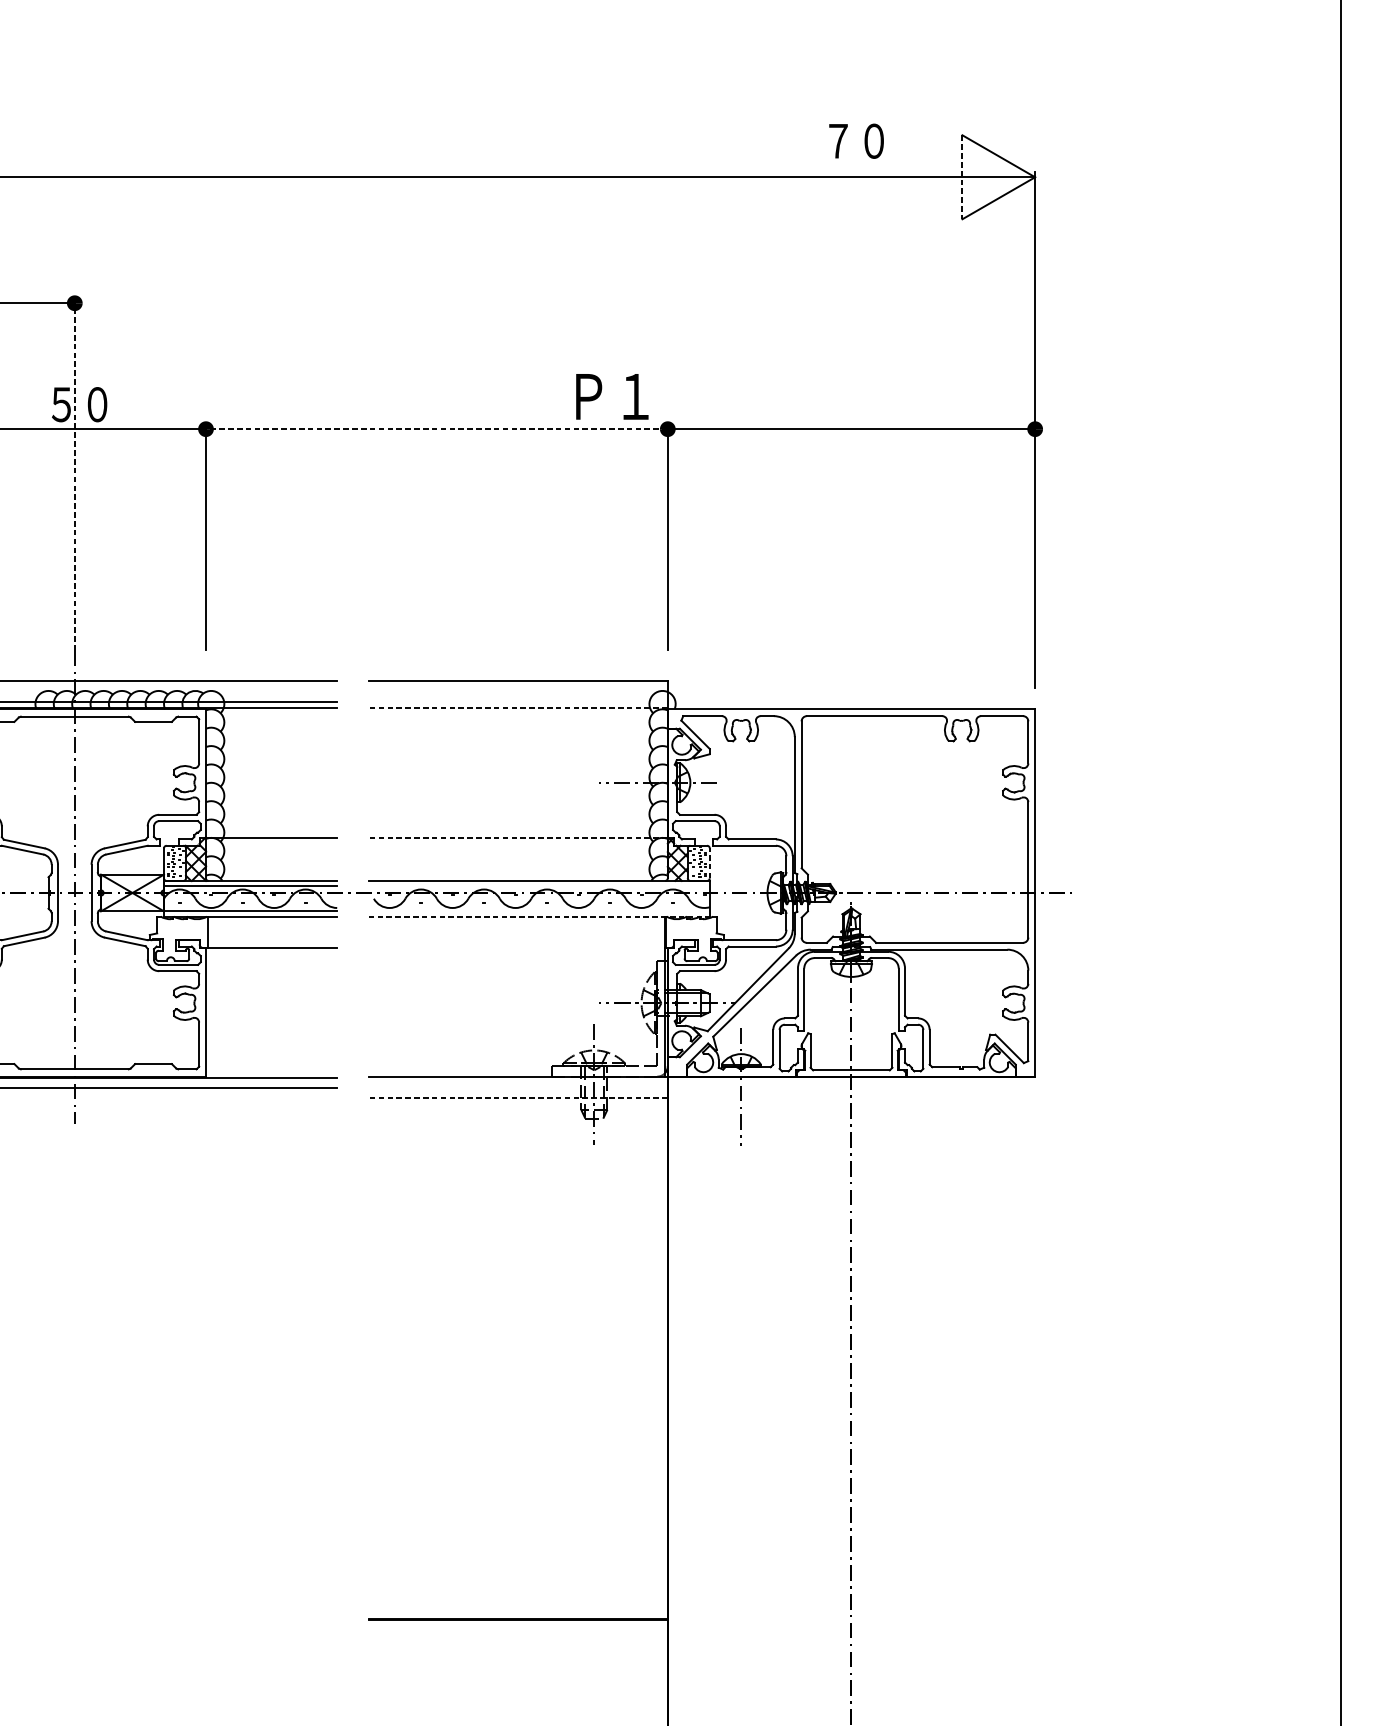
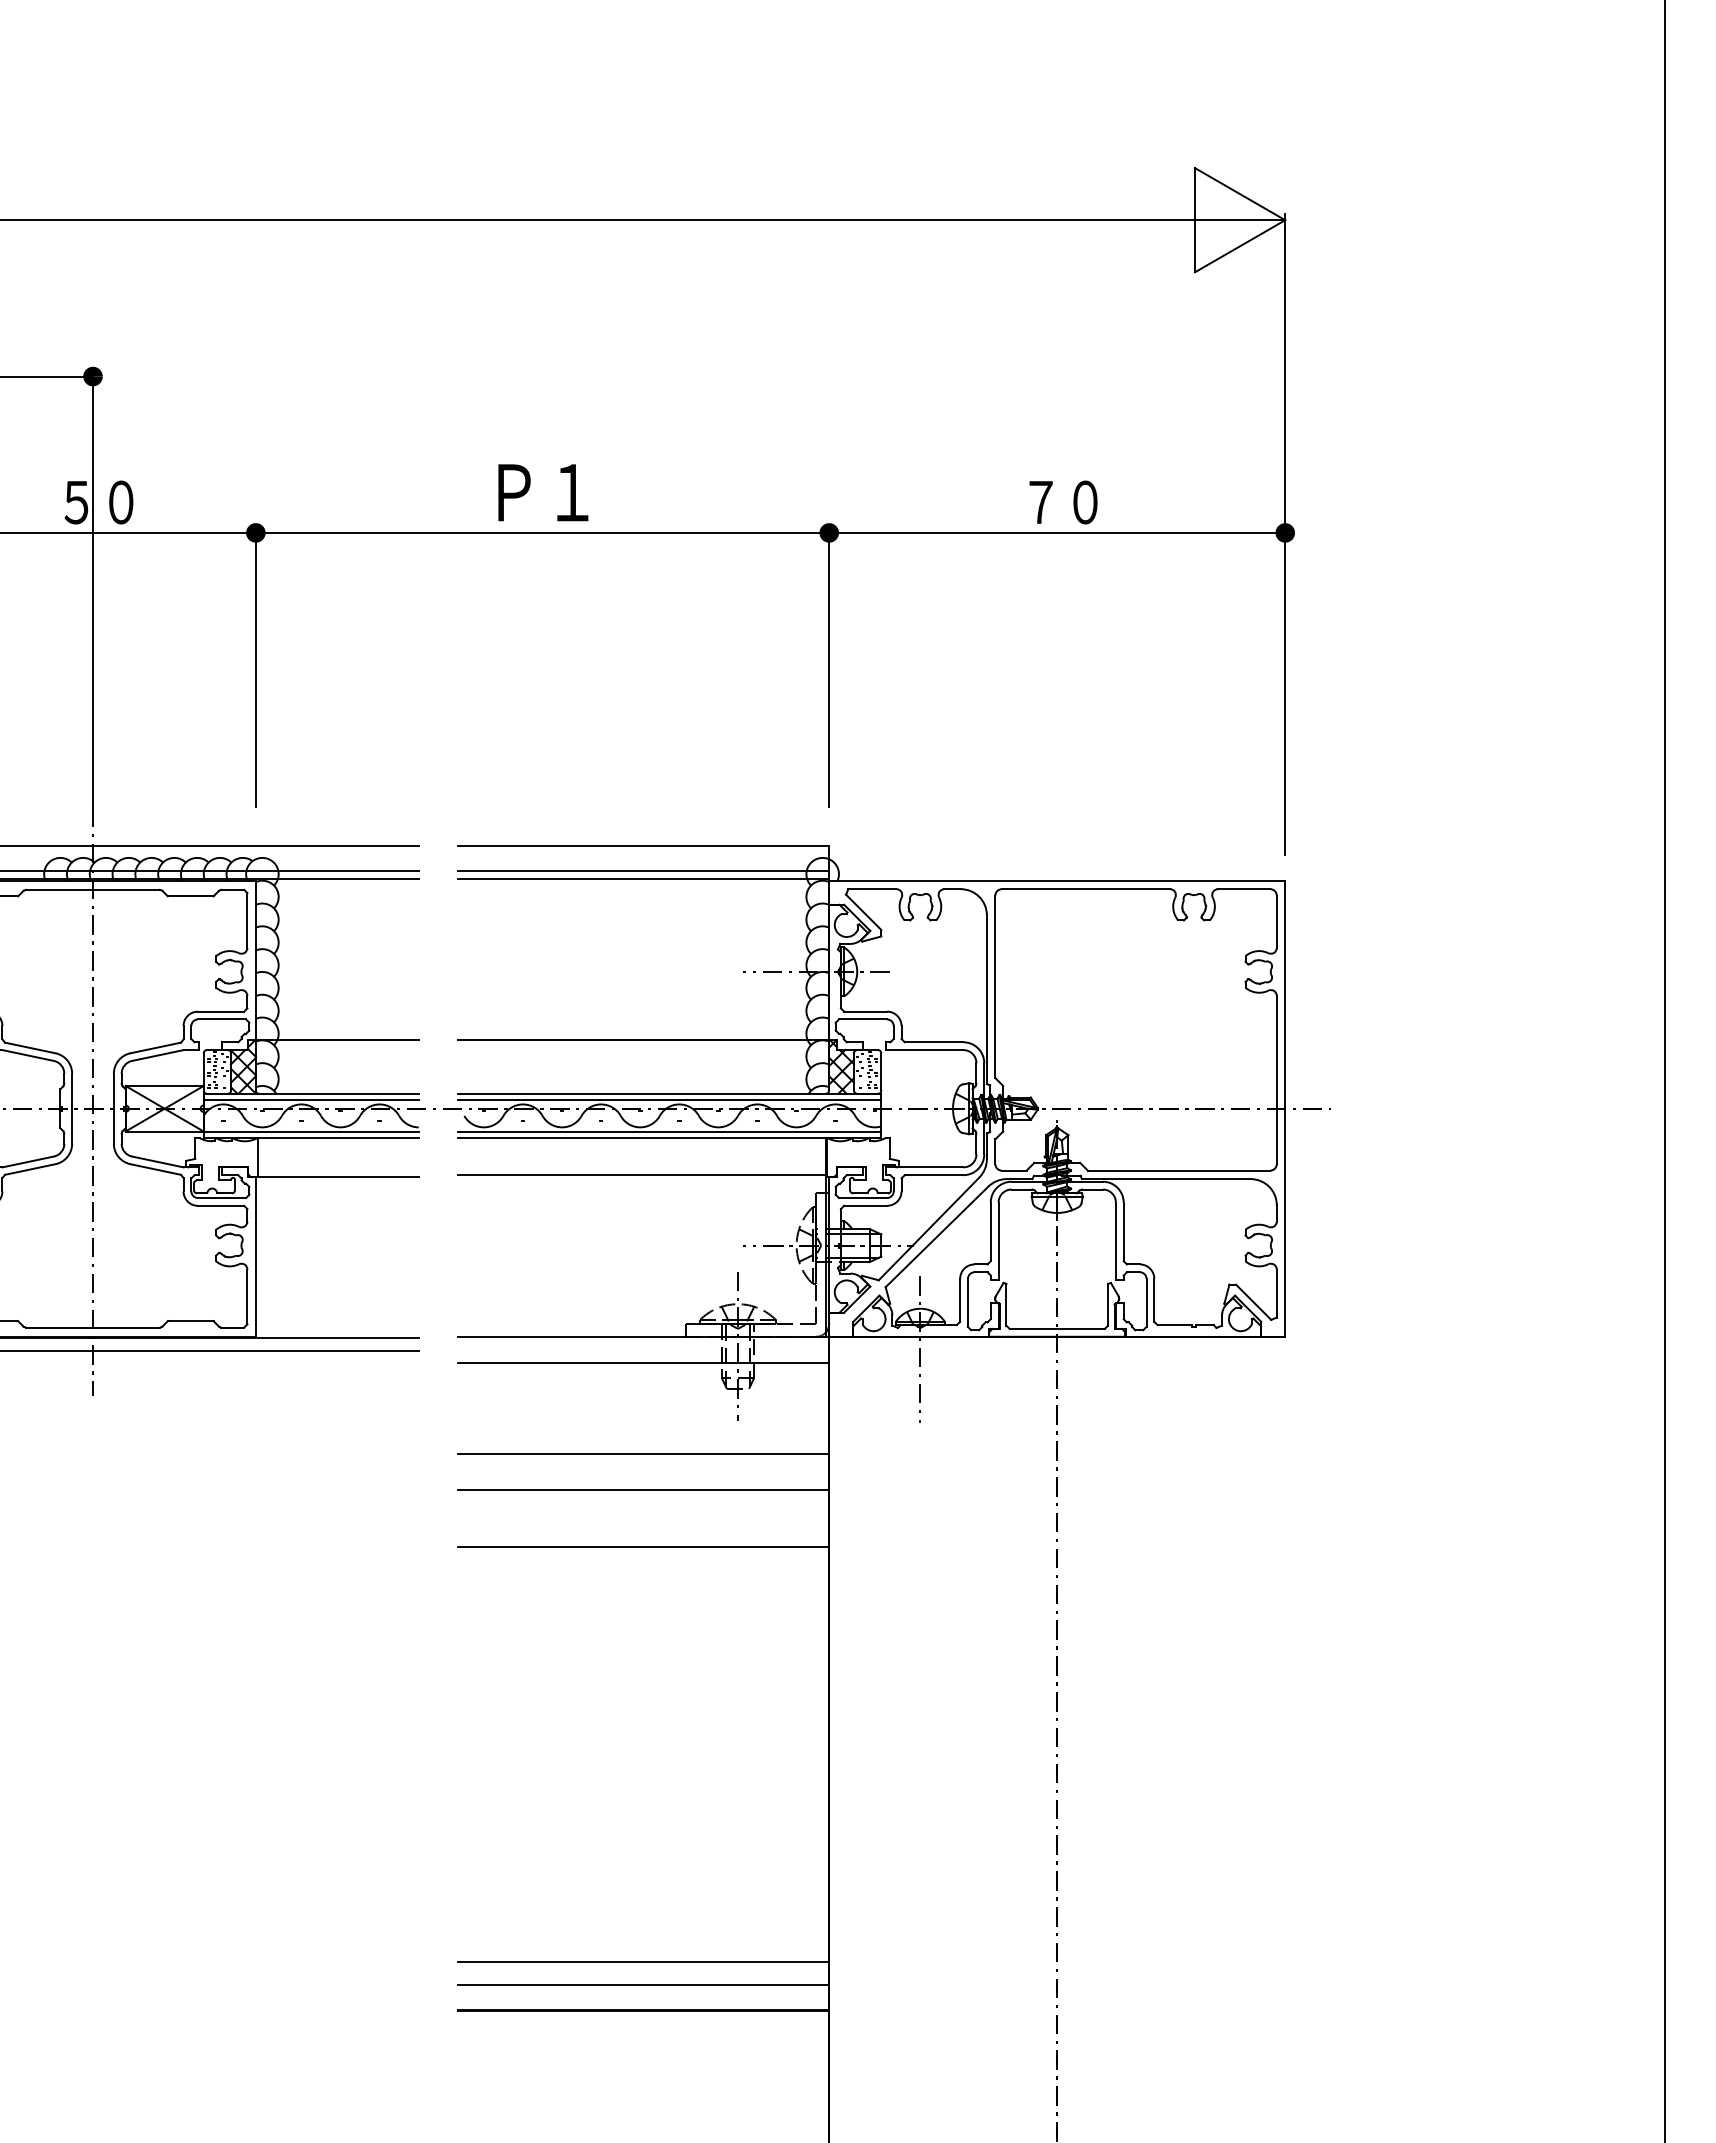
text: (856, 141) -> (1063, 502), moved
line: (962, 177) -> (1194, 220), dashed -> solid
text: (612, 396) -> (543, 492), moved
line: (436, 428) -> (542, 532), dashed -> solid
line: (75, 473) -> (93, 588), dashed -> solid
line: (518, 701) -> (643, 871), added
line: (518, 708) -> (643, 879), dashed -> solid
line: (518, 838) -> (643, 1040), dashed -> solid
line: (709, 863) -> (881, 1071), dashed -> solid
line: (539, 886) -> (669, 1100), added
line: (539, 911) -> (669, 1131), added
line: (539, 916) -> (669, 1138), dashed -> solid
line: (516, 945) -> (641, 1174), added
line: (518, 1097) -> (643, 1362), dashed -> solid
line: (518, 1171) -> (643, 1454), added
line: (518, 1199) -> (643, 1489), added
line: (518, 1245) -> (643, 1546), added
line: (518, 1580) -> (643, 1962), added
line: (518, 1598) -> (643, 1984), added

